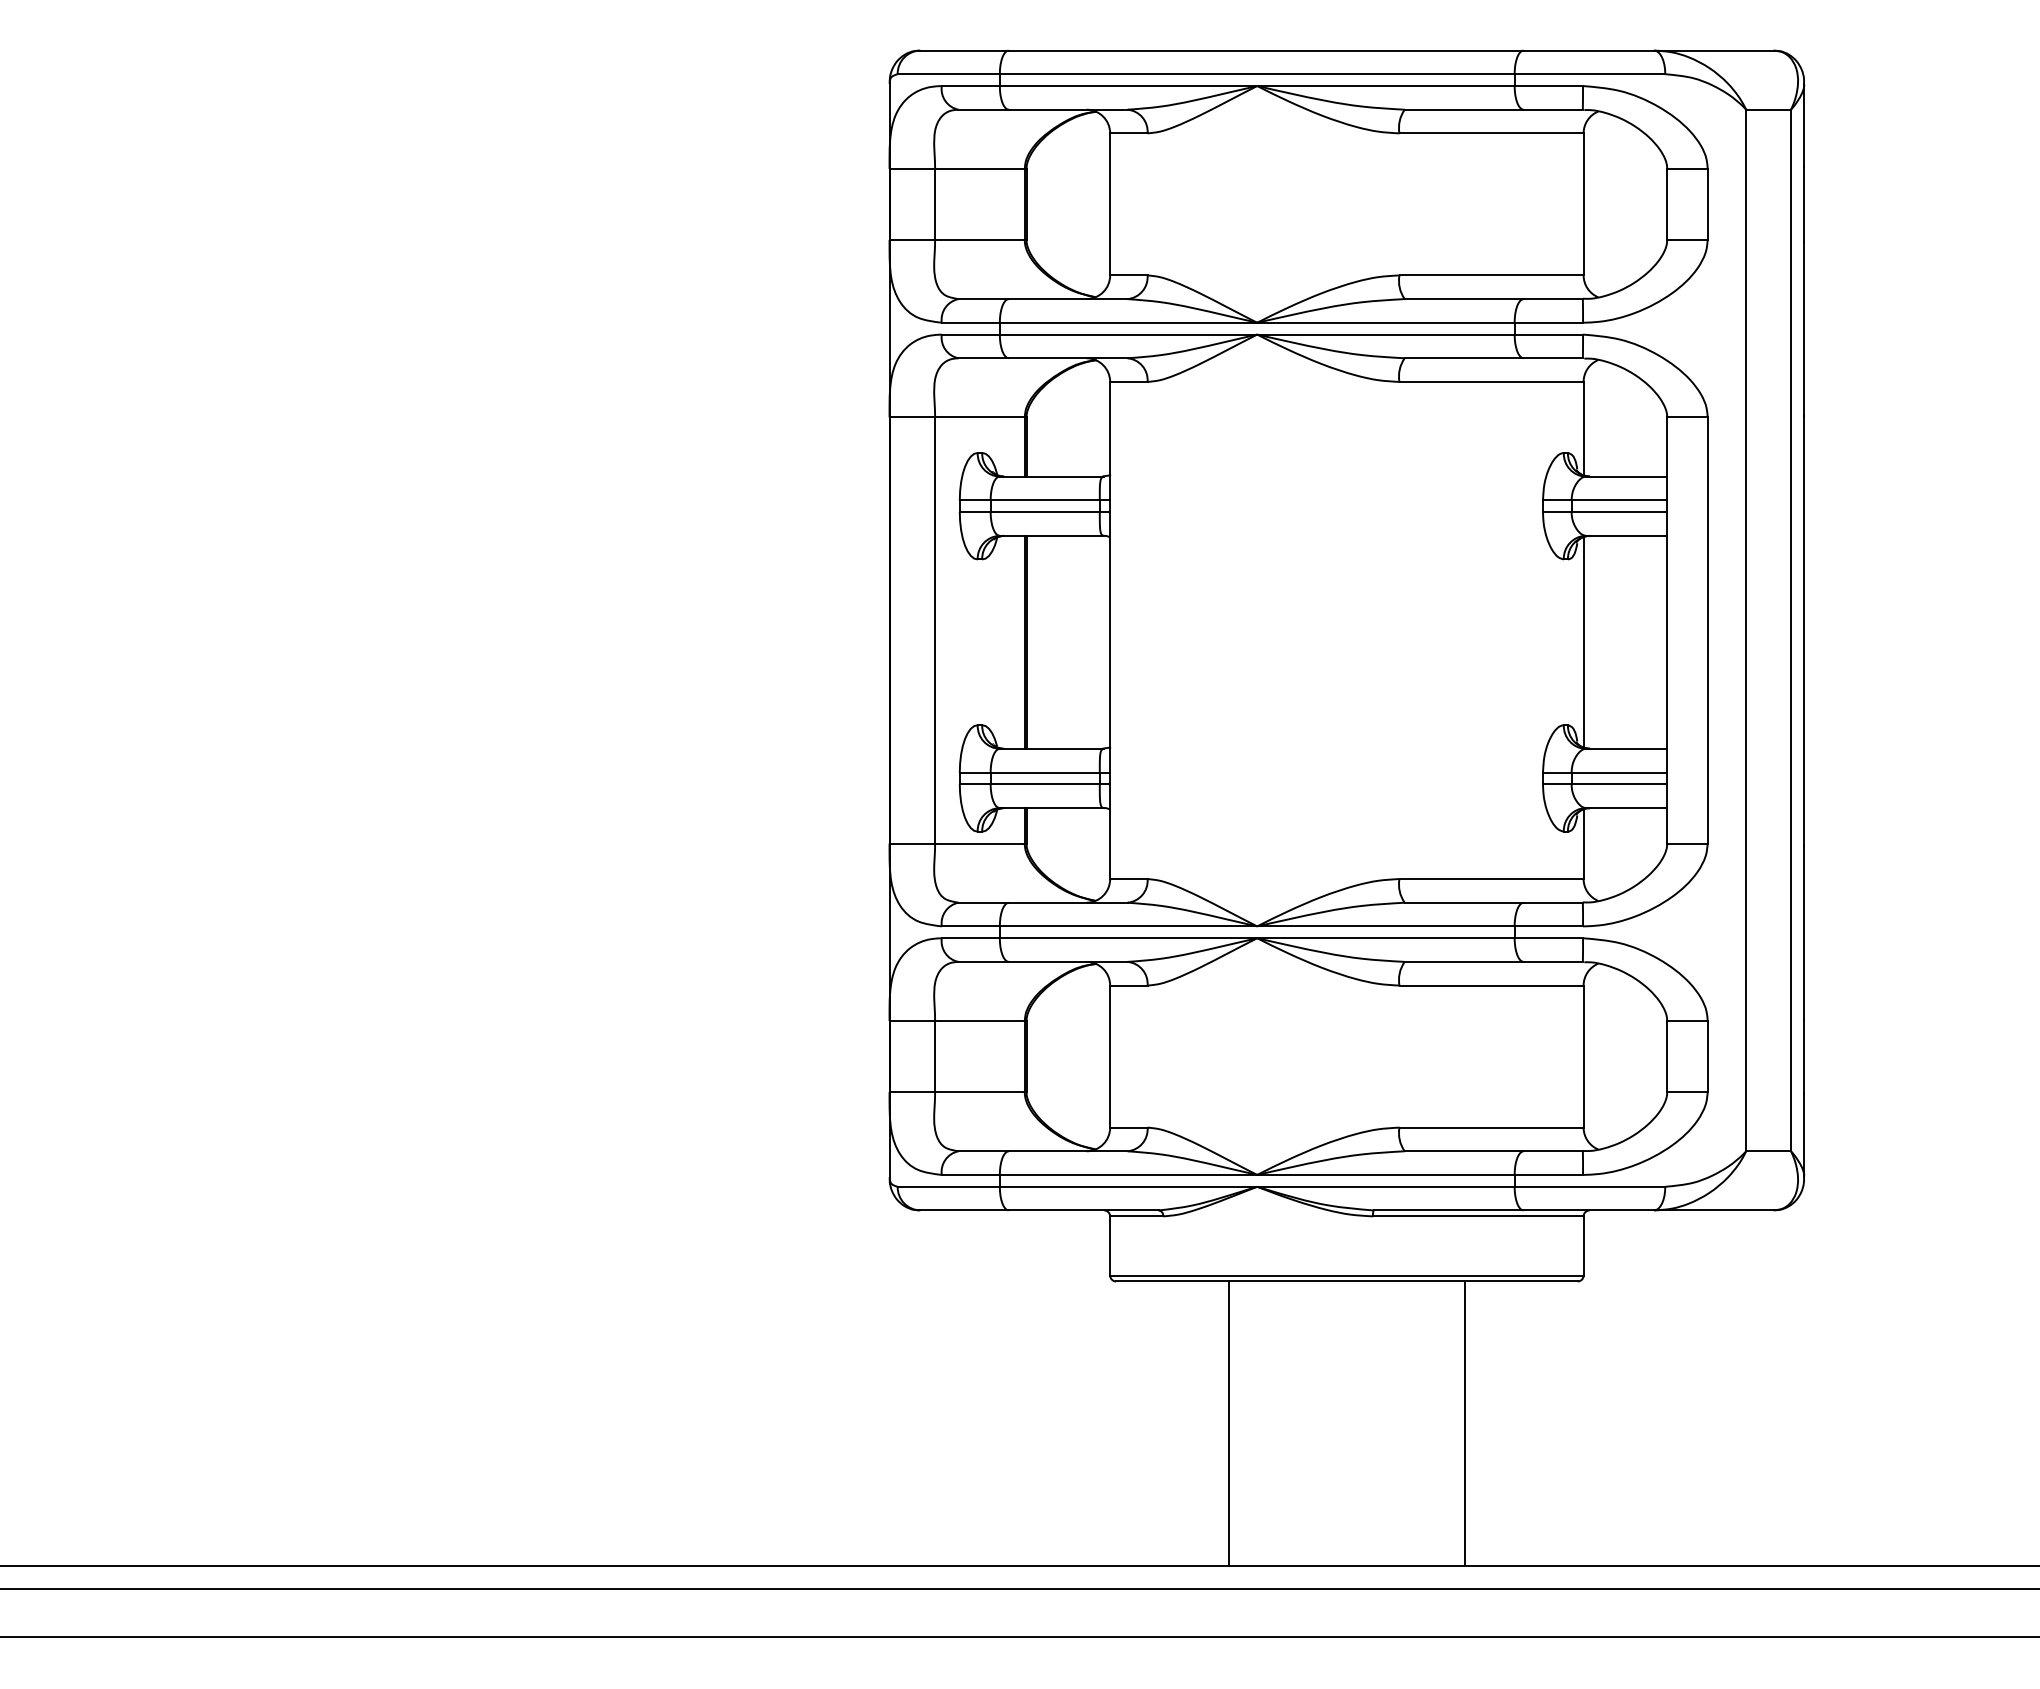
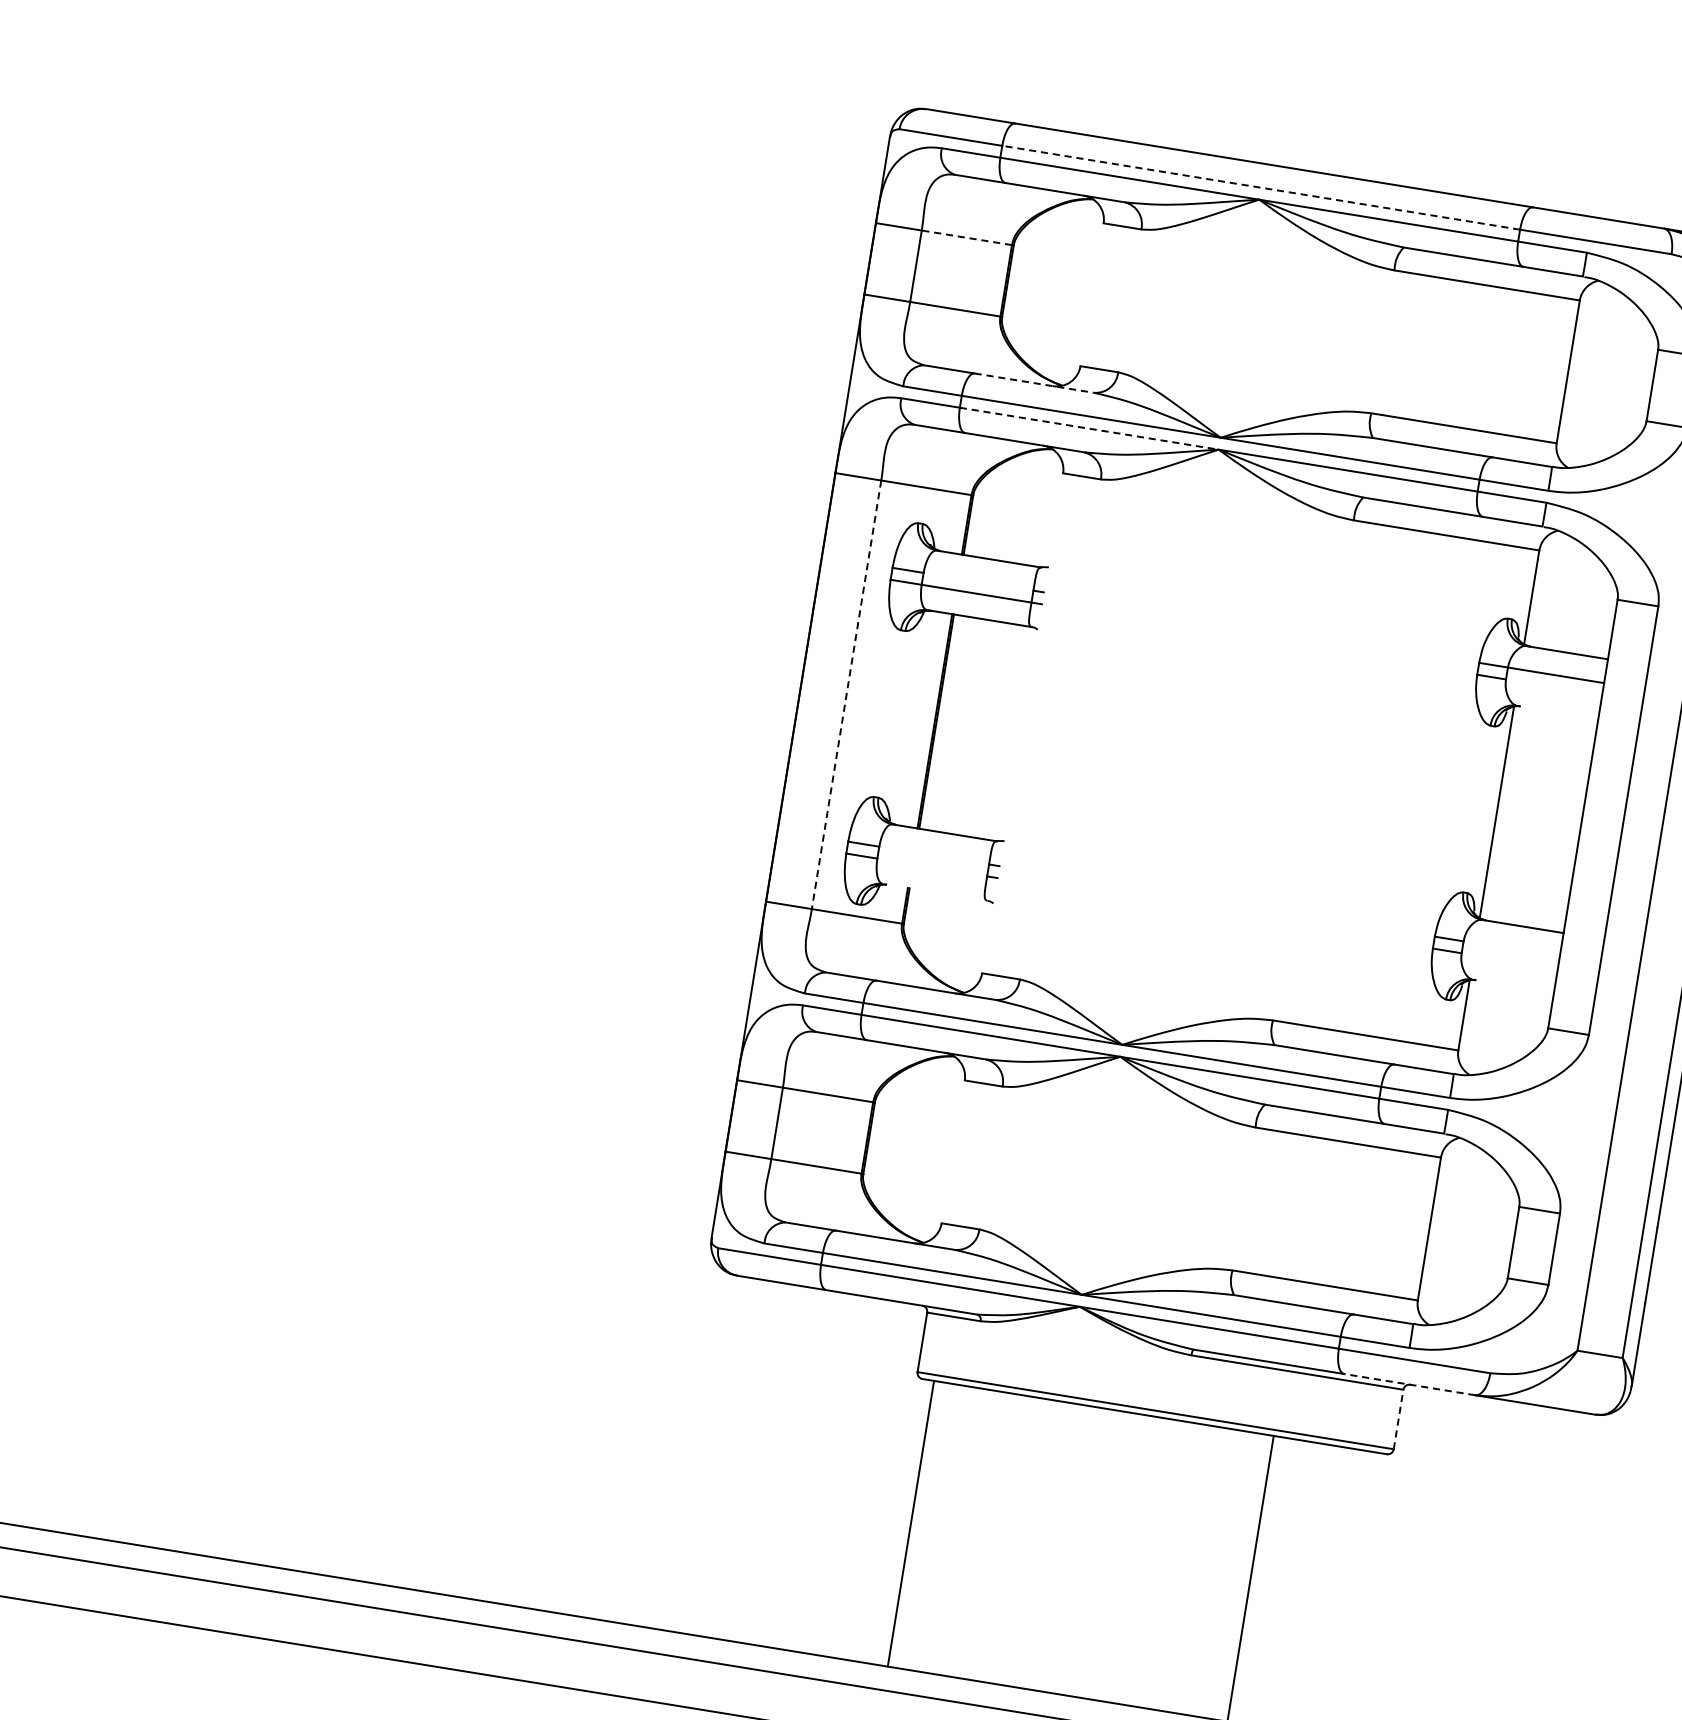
line: (1256, 74) -> (1260, 187), solid -> dashed
line: (979, 168) -> (966, 237), solid -> dashed
line: (1110, 204) -> (1092, 294), removed
line: (1068, 299) -> (1034, 383), solid -> dashed
line: (1128, 334) -> (1089, 428), solid -> dashed
line: (1044, 500) -> (977, 581), removed
line: (1619, 512) -> (1554, 687), removed
line: (1626, 535) -> (1557, 711), removed
line: (1110, 630) -> (1022, 723), removed
line: (935, 631) -> (846, 695), solid -> dashed
line: (1044, 772) -> (933, 855), removed
line: (1619, 772) -> (1511, 949), removed
line: (1044, 784) -> (931, 867), removed
line: (1619, 784) -> (1509, 961), removed
line: (1051, 808) -> (934, 892), removed
line: (1626, 808) -> (1512, 986), removed
line: (1110, 1056) -> (953, 1151), removed
line: (1588, 1210) -> (1409, 1384), solid -> dashed
line: (1583, 1245) -> (1398, 1418), solid -> dashed
line: (1228, 1423) -> (910, 1523), moved

